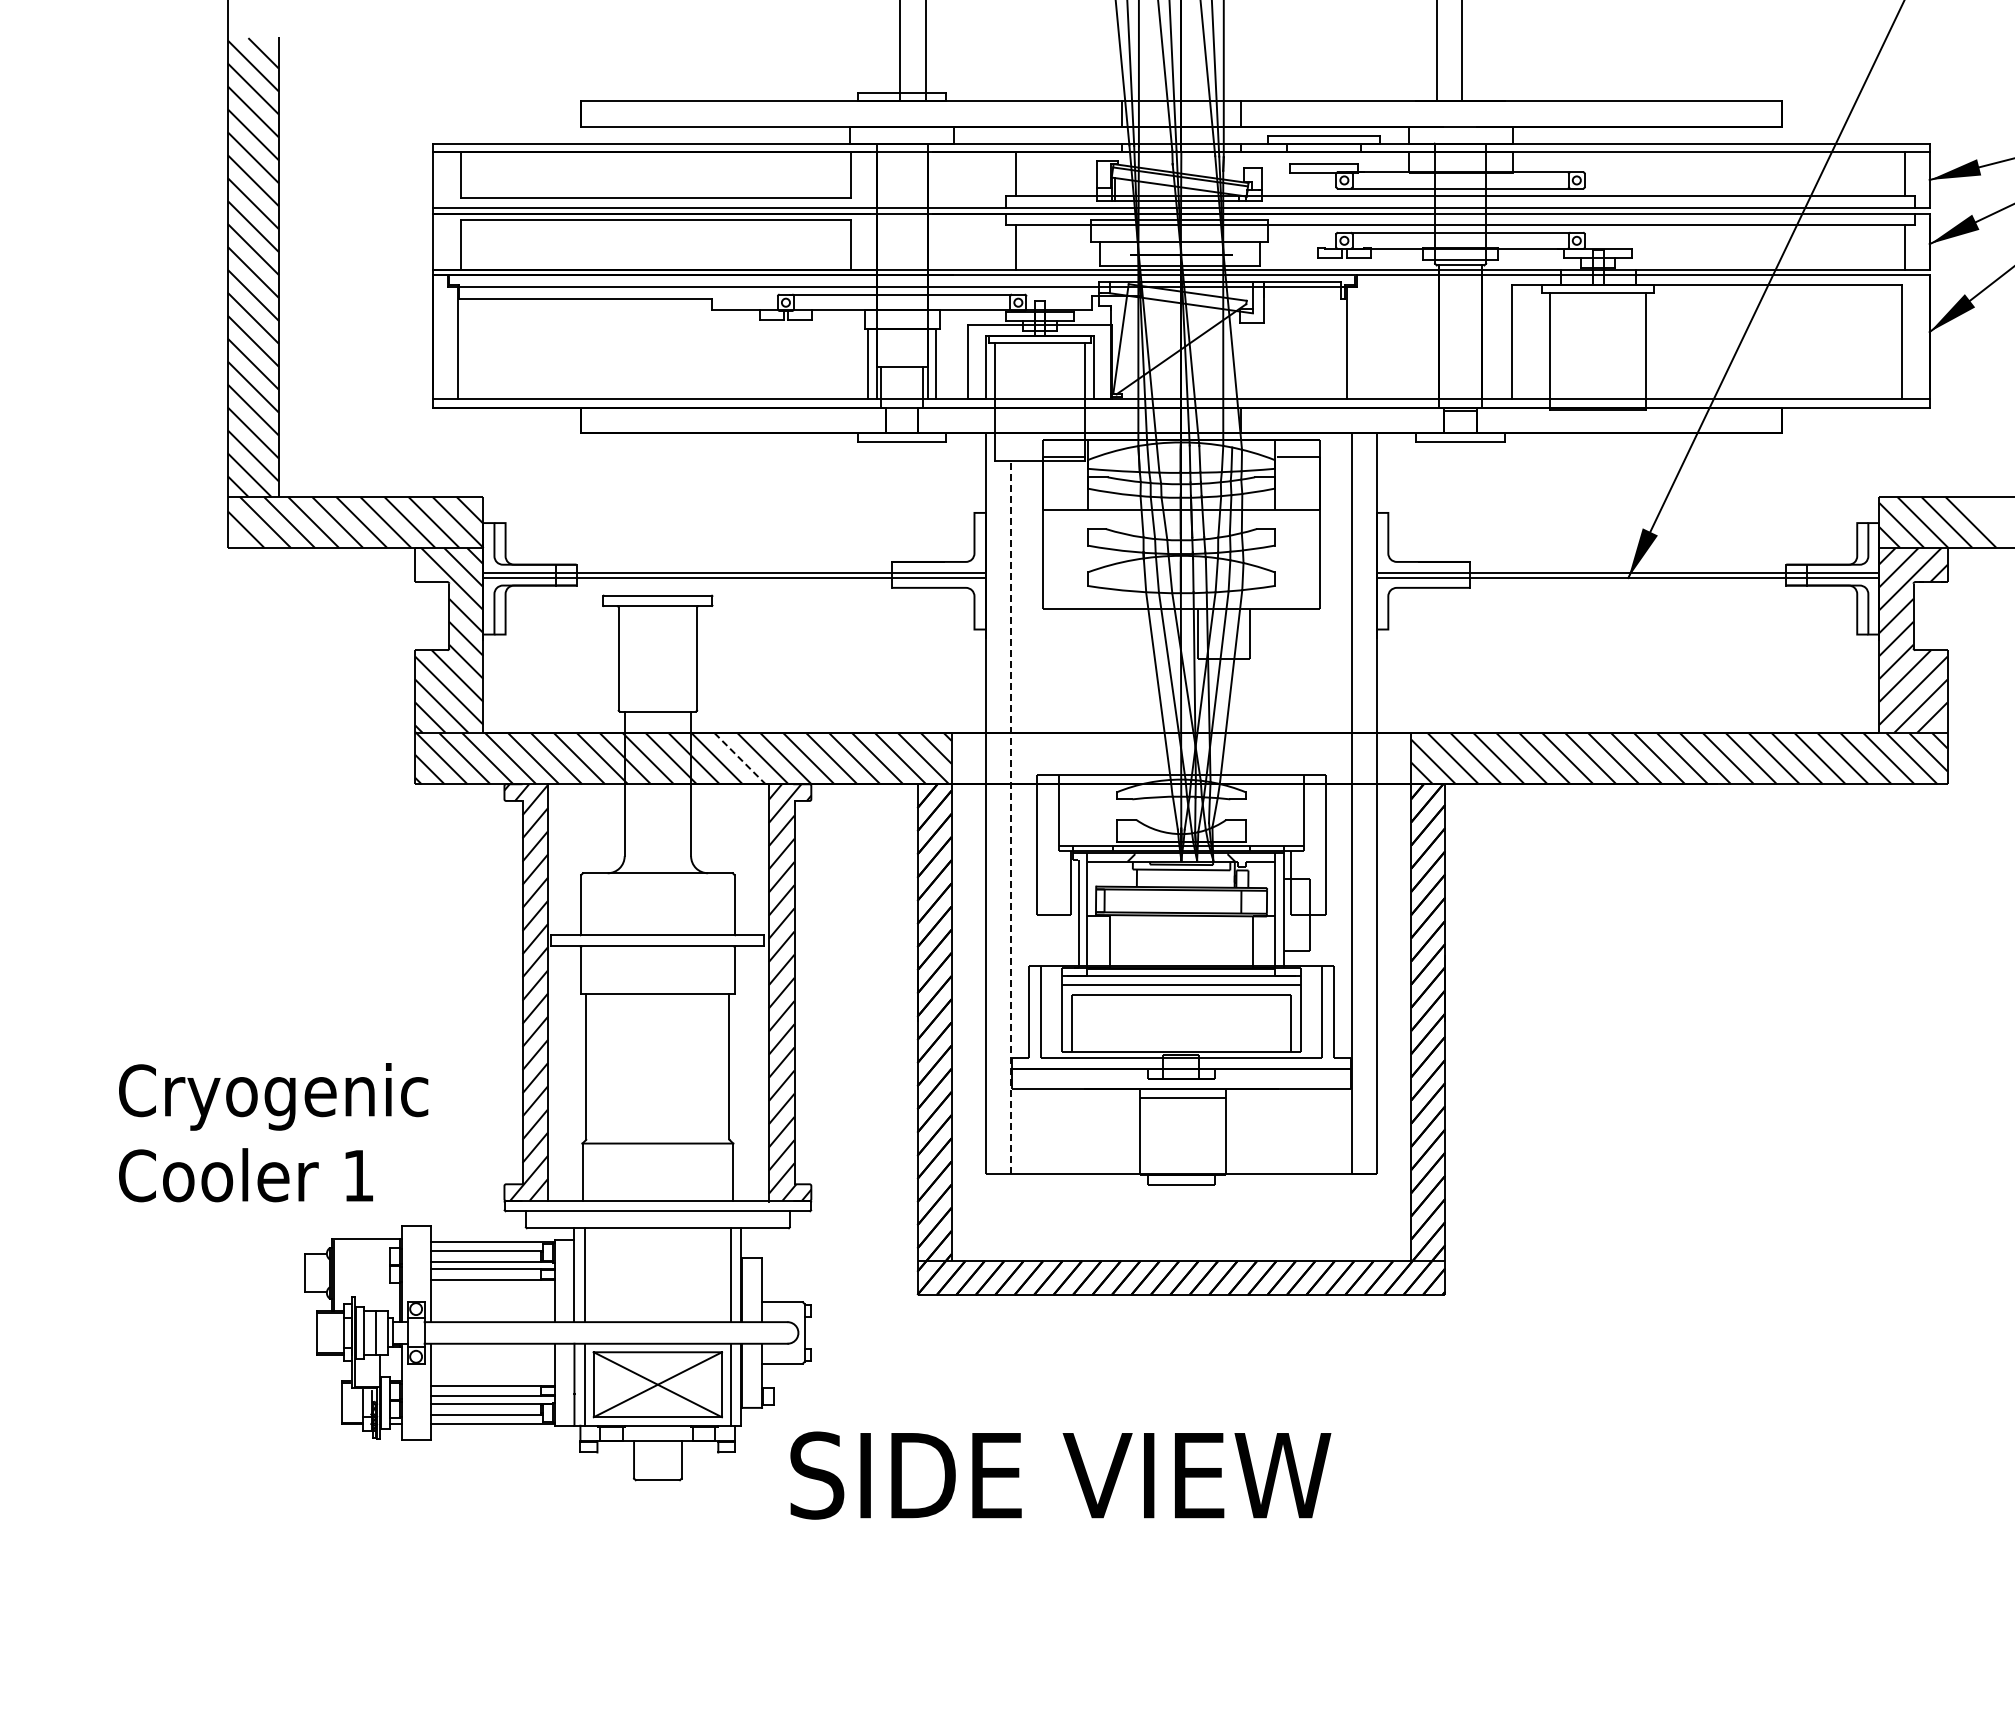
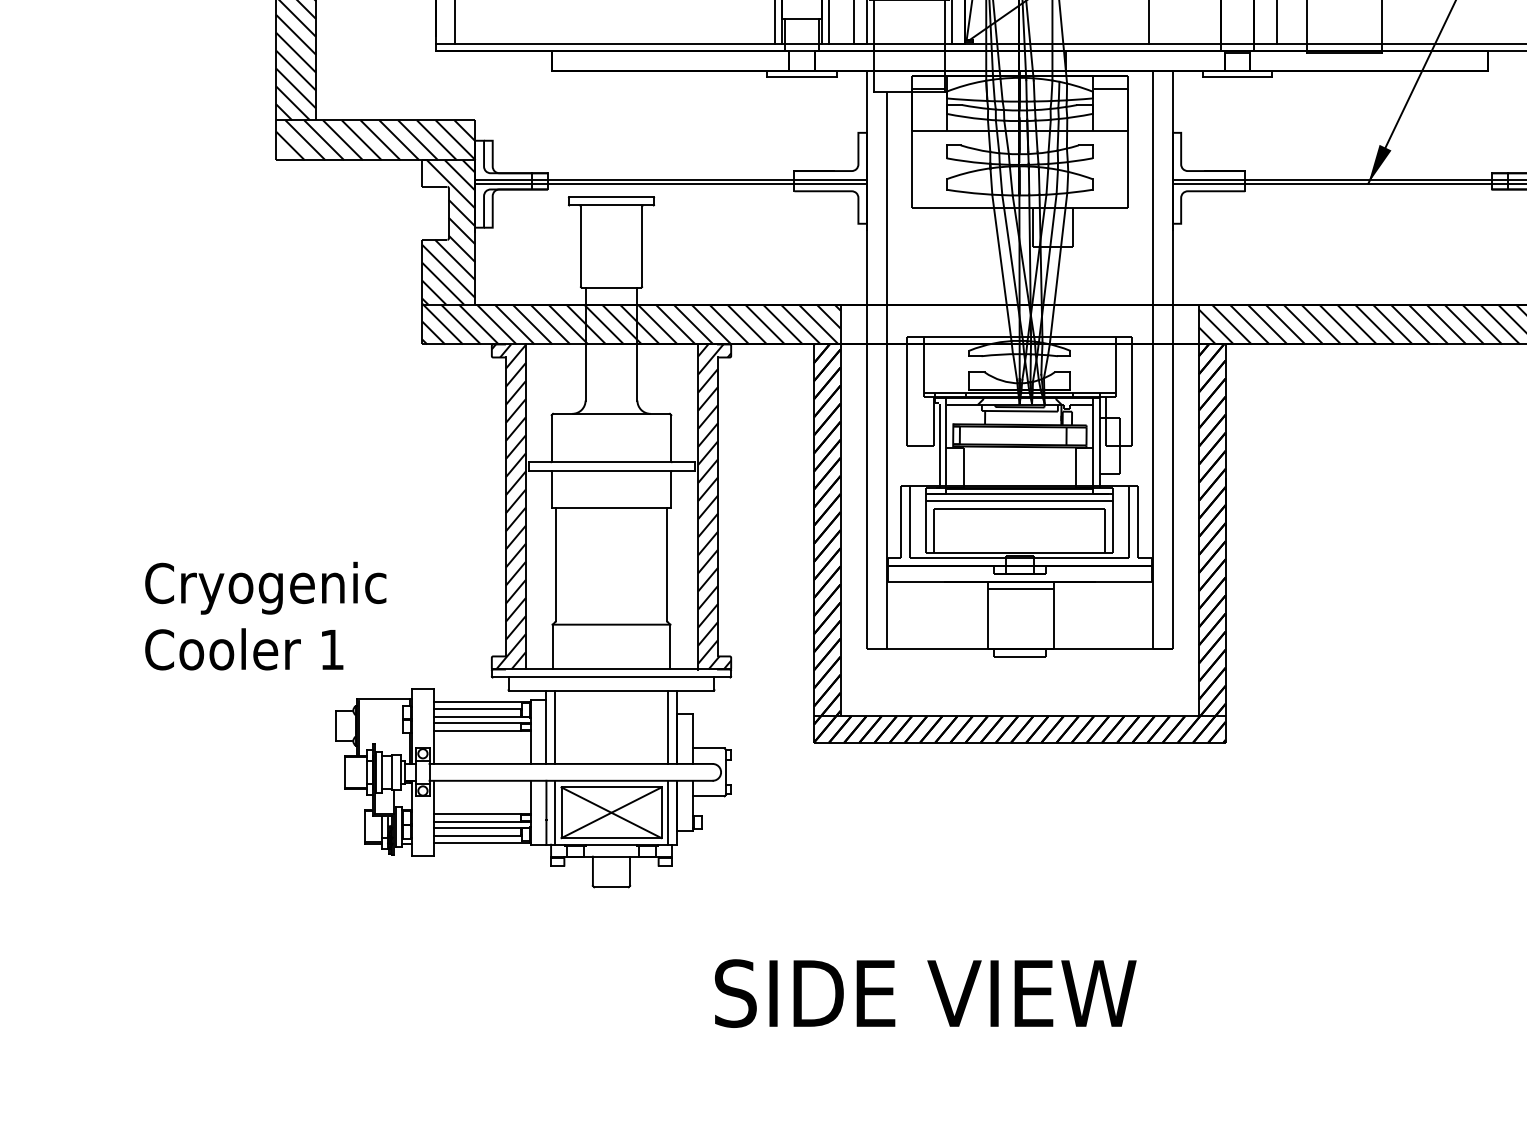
line: (740, 759) -> (675, 325), dashed -> solid
line: (1011, 817) -> (887, 370), dashed -> solid
text: (273, 1132) -> (265, 616), moved
text: (1060, 1475) -> (925, 993), moved

